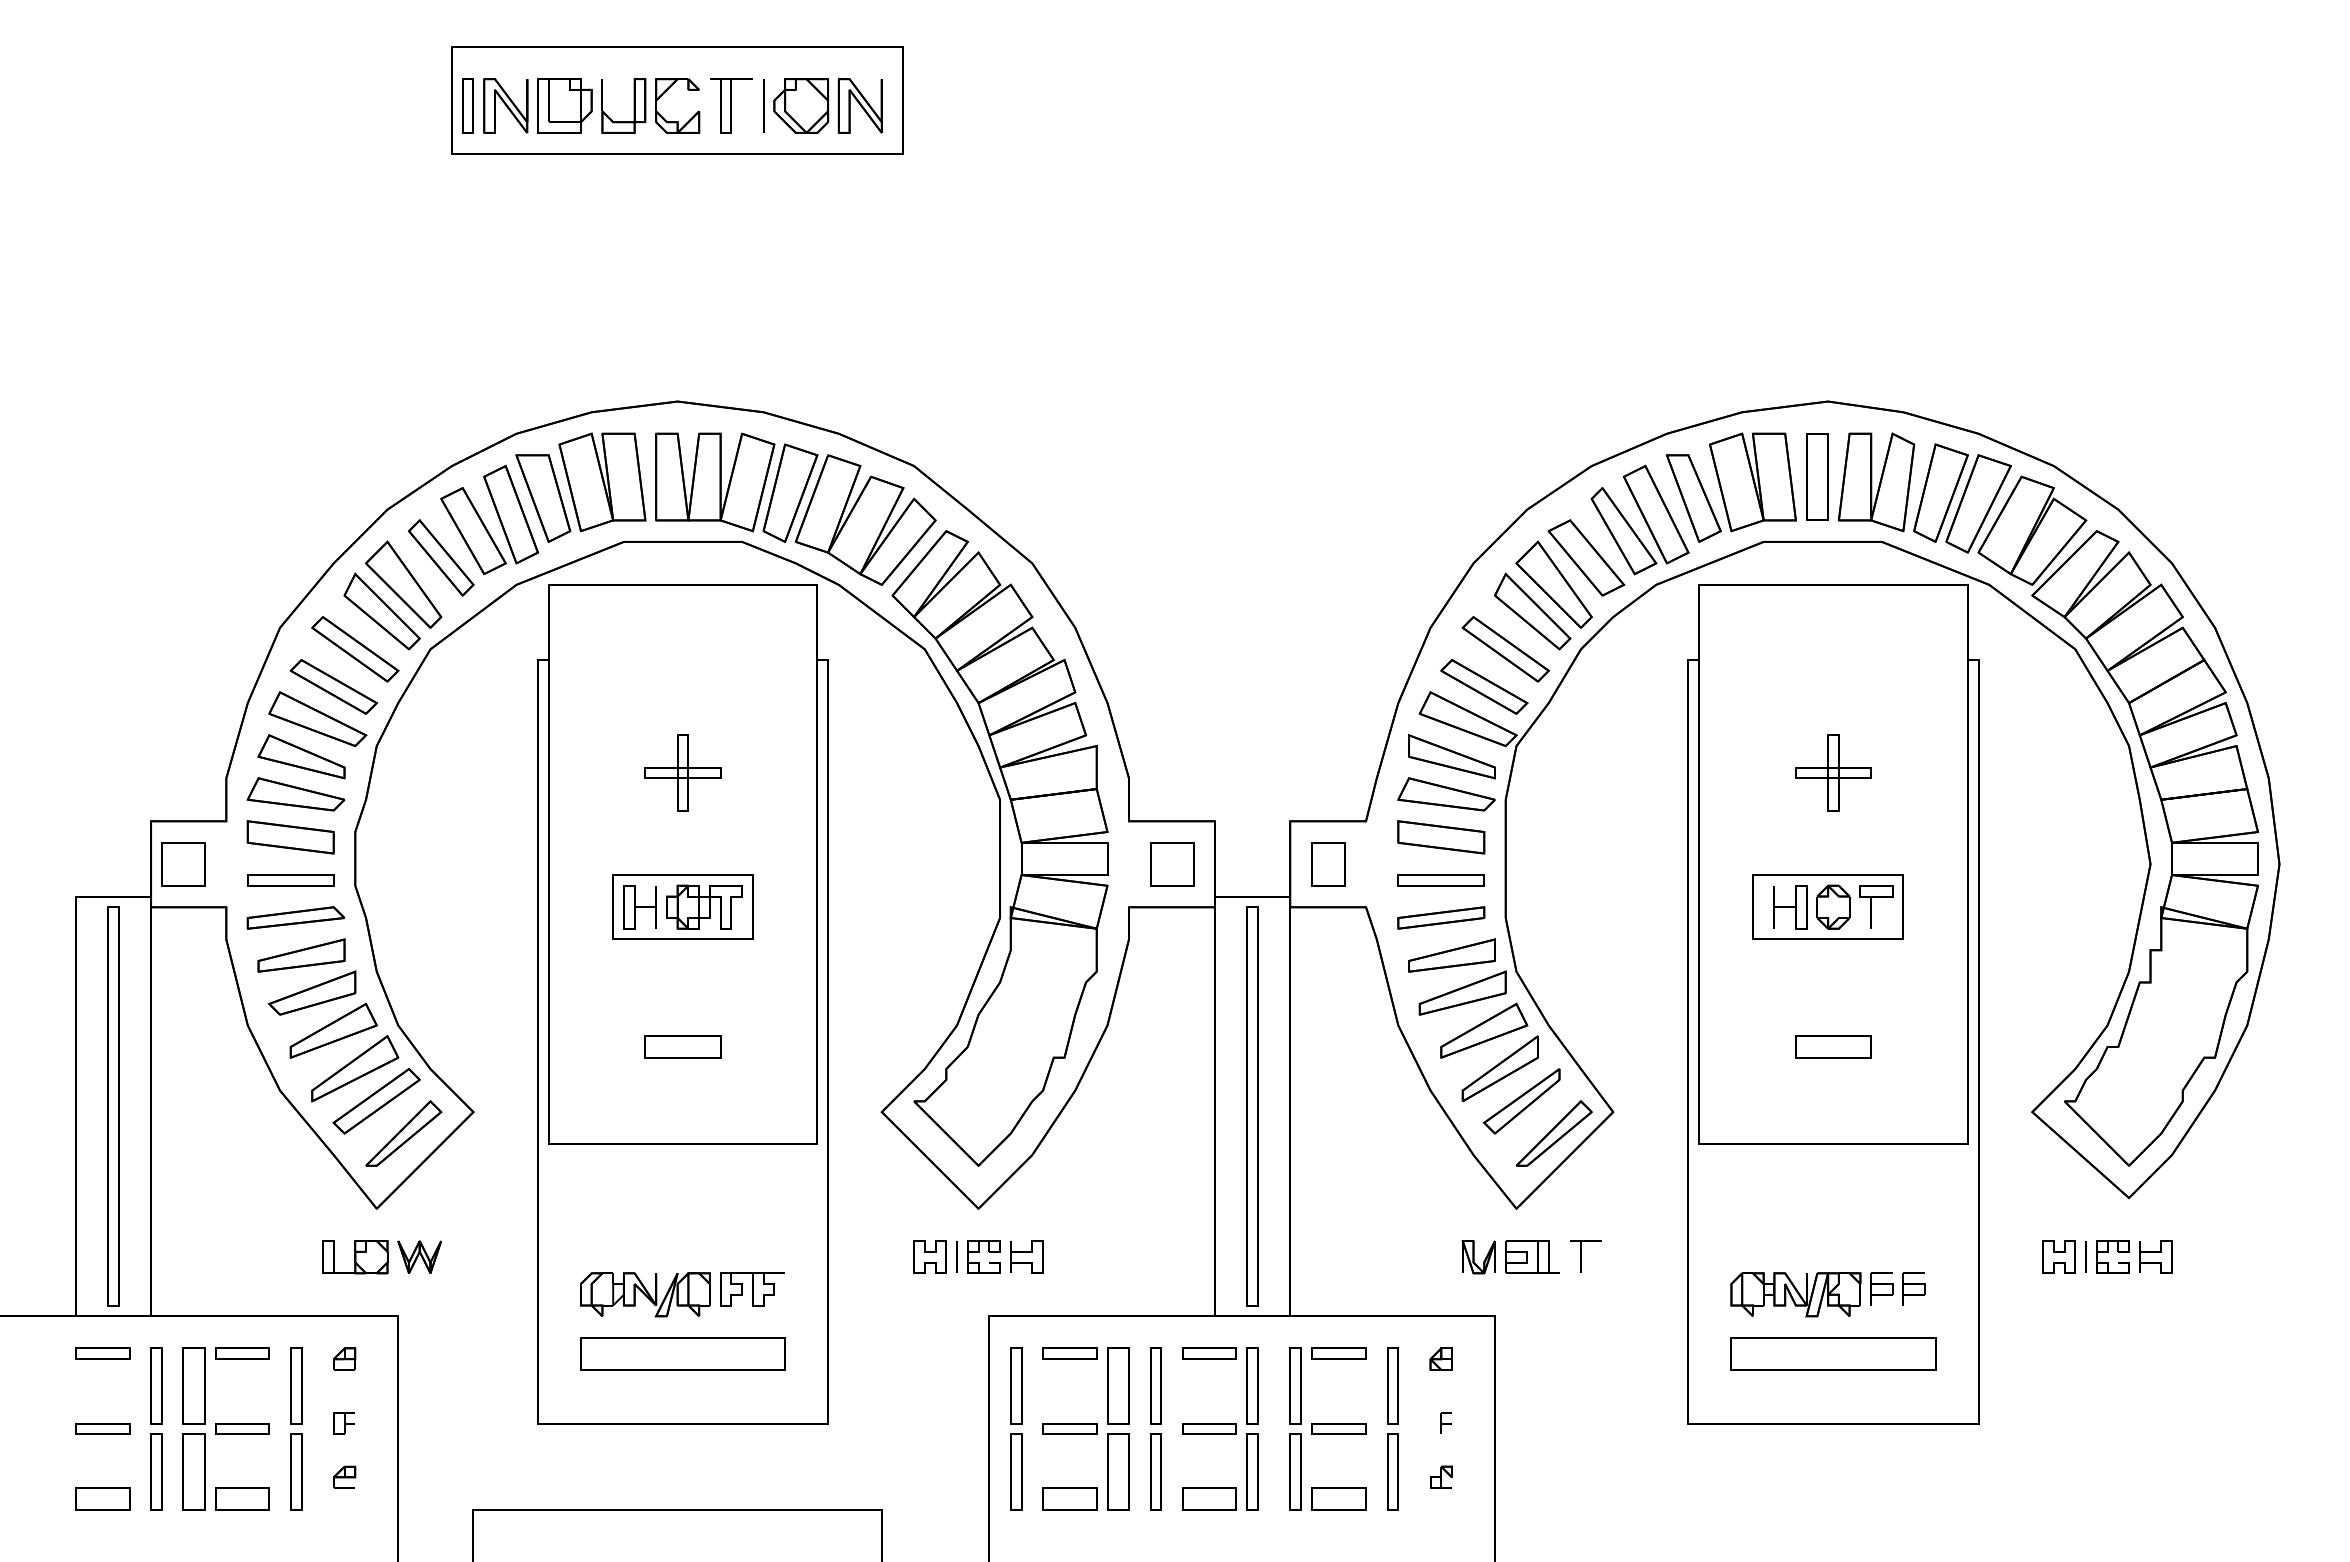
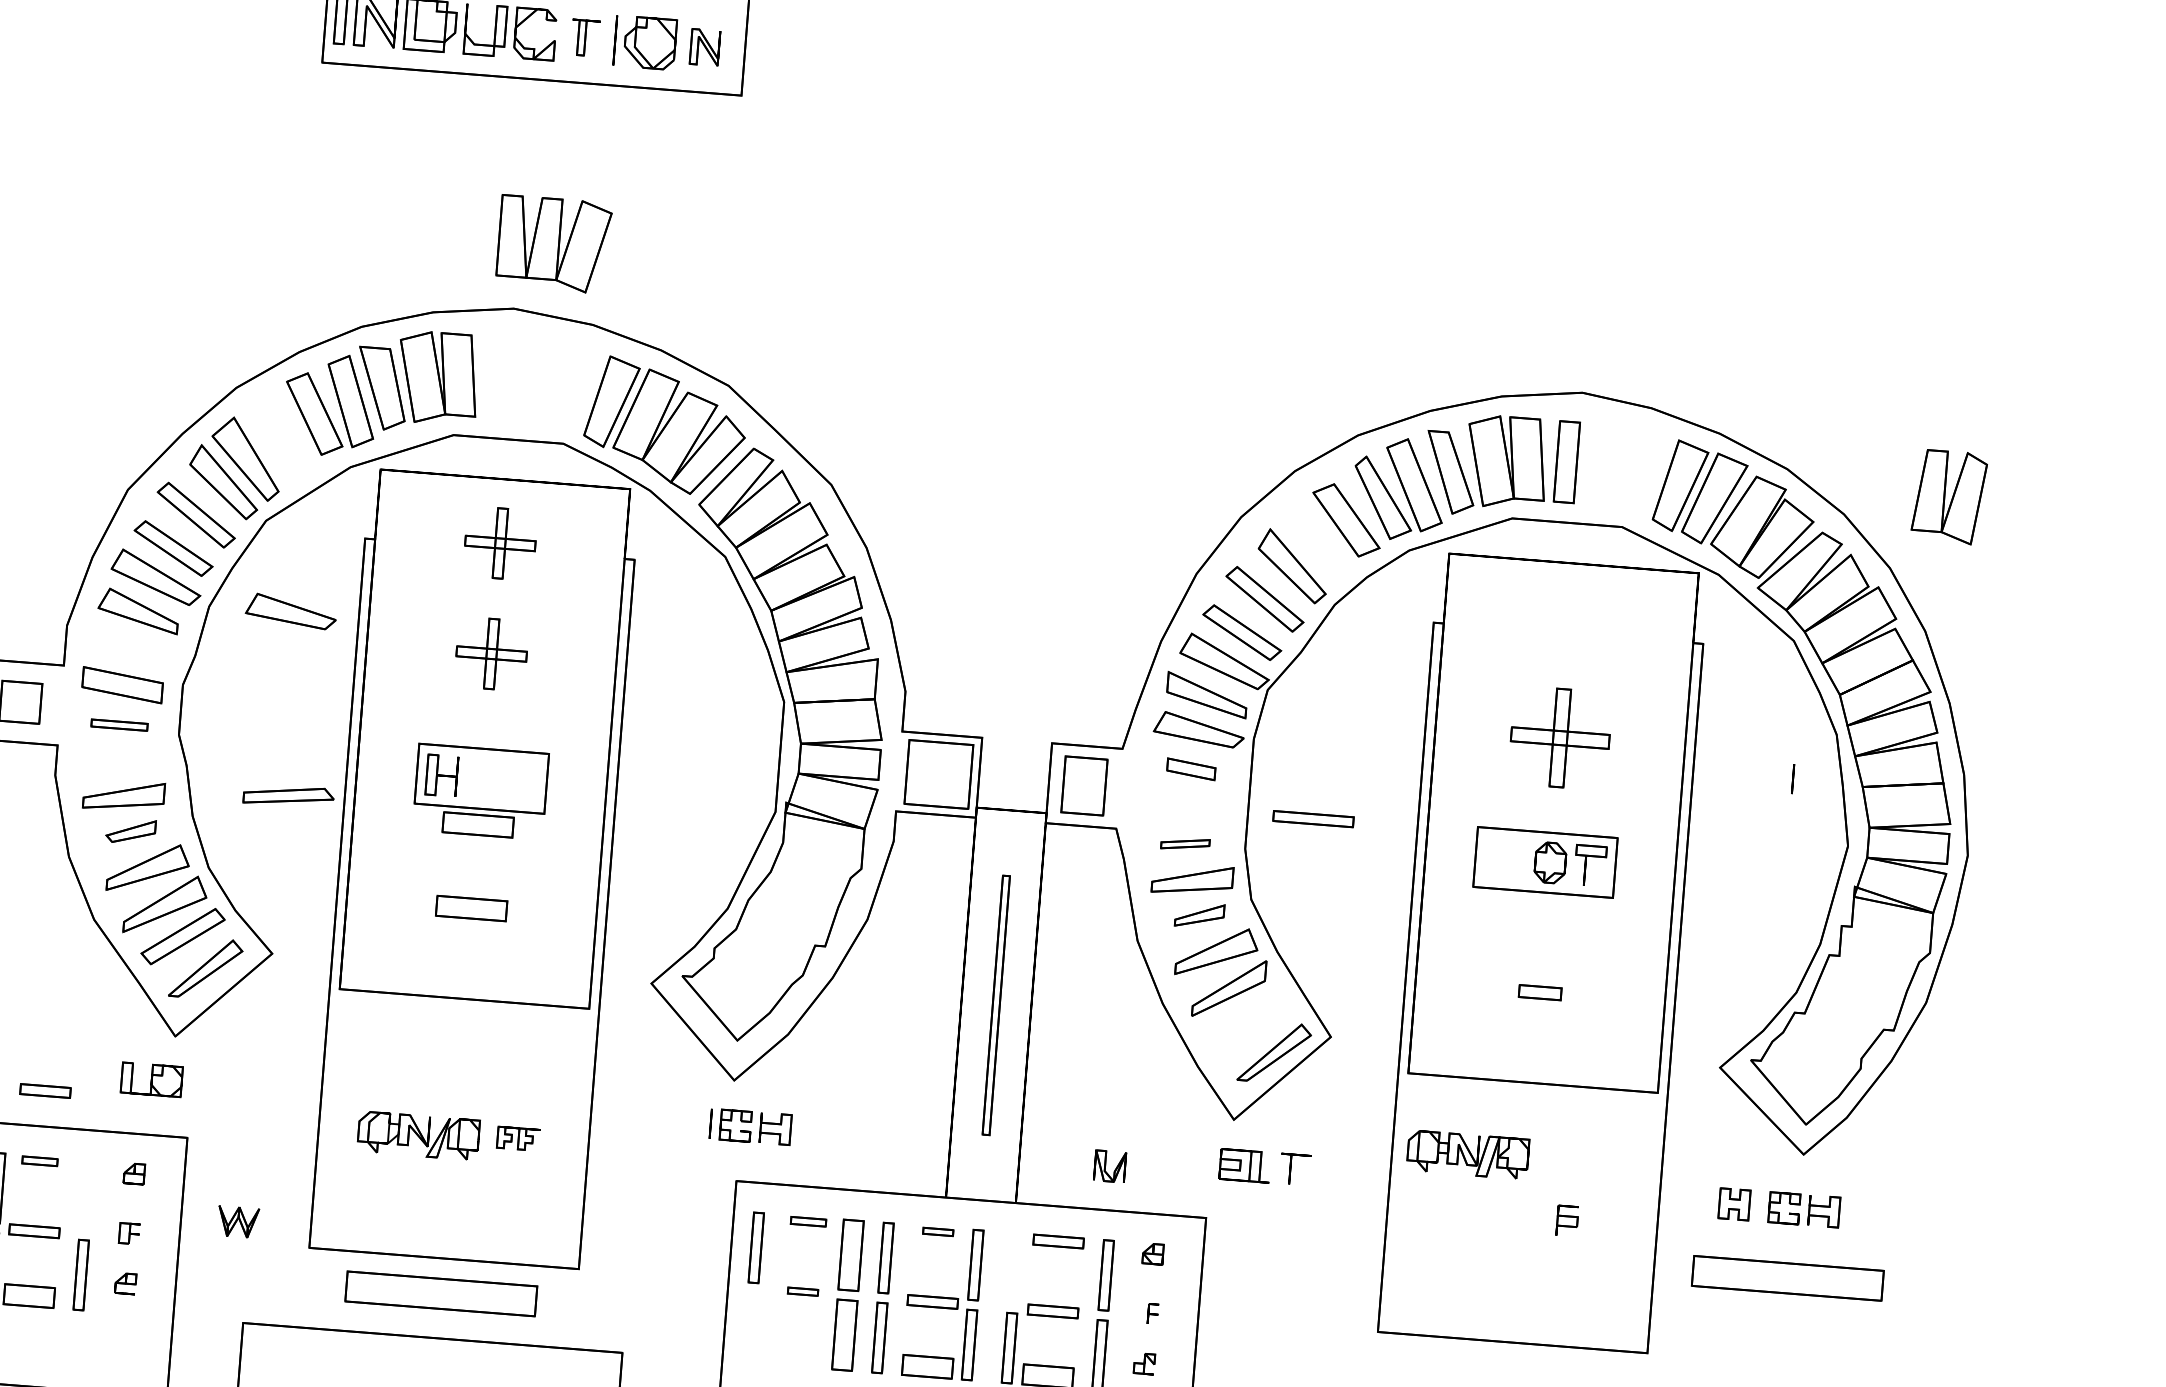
part: (731, 105) -> (585, 37), size x0.7
part: (859, 105) -> (704, 46), size x0.7
part: (715, 482) -> (554, 244), moved
part: (1876, 482) -> (1949, 497), moved
part: (441, 557) -> (283, 436), removed
part: (1553, 584) -> (1313, 542), removed
part: (682, 653) -> (499, 543), added
part: (1833, 772) -> (1560, 737), size x1.4
part: (295, 794) -> (290, 611), moved
part: (1441, 837) -> (1191, 769), size x0.6
part: (1172, 864) -> (939, 774), size x1.6
part: (1328, 864) -> (1084, 786), size x1.4
part: (290, 880) -> (119, 725), size x0.7
part: (1440, 880) -> (1312, 819), moved
part: (704, 906) -> (501, 779), removed
part: (1790, 907) -> (1510, 859), removed
part: (295, 917) -> (288, 795), moved
part: (1441, 917) -> (1185, 843), size x0.6
part: (682, 956) -> (477, 824), added
part: (311, 992) -> (130, 830), size x0.6
part: (1462, 992) -> (1199, 914), size x0.6
part: (1833, 1046) -> (1540, 992), size x0.6
part: (1521, 1101) -> (1246, 1020), removed
part: (1252, 1106) -> (996, 1005), size x0.7
part: (419, 1256) -> (238, 1221), moved
part: (929, 1256) -> (685, 1121), removed
line: (2085, 1256) -> (1792, 778), moved
part: (1478, 1257) -> (1109, 1166), moved
part: (242, 1277) -> (45, 1090), added
part: (1913, 1288) -> (1596, 1222), removed
part: (752, 1289) -> (518, 1138), size x0.7
part: (1795, 1294) -> (1467, 1154), moved
part: (242, 1353) -> (40, 1161), size x0.7
part: (682, 1353) -> (440, 1293), moved
part: (1069, 1353) -> (808, 1221), size x0.7
part: (1209, 1353) -> (938, 1231), size x0.6
part: (1833, 1353) -> (1787, 1278), moved
part: (296, 1385) -> (87, 1194), removed
part: (1295, 1385) -> (1015, 1267), removed
part: (1069, 1428) -> (802, 1291), size x0.6
part: (1016, 1471) -> (750, 1327), removed
part: (1069, 1498) -> (797, 1356), removed

